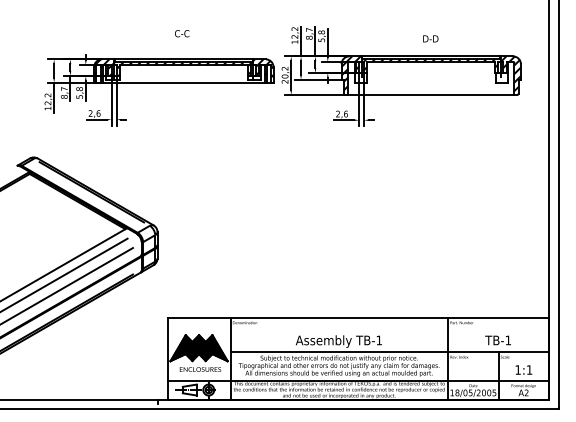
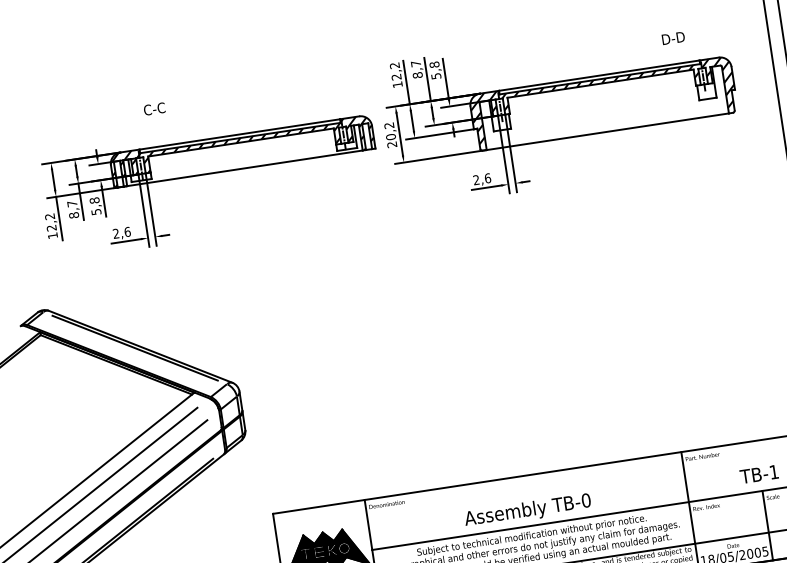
text: (182, 33) -> (155, 108), moved
text: (430, 38) -> (672, 37), moved
text: (379, 340) -> (586, 500), TB-1 -> TB-0

